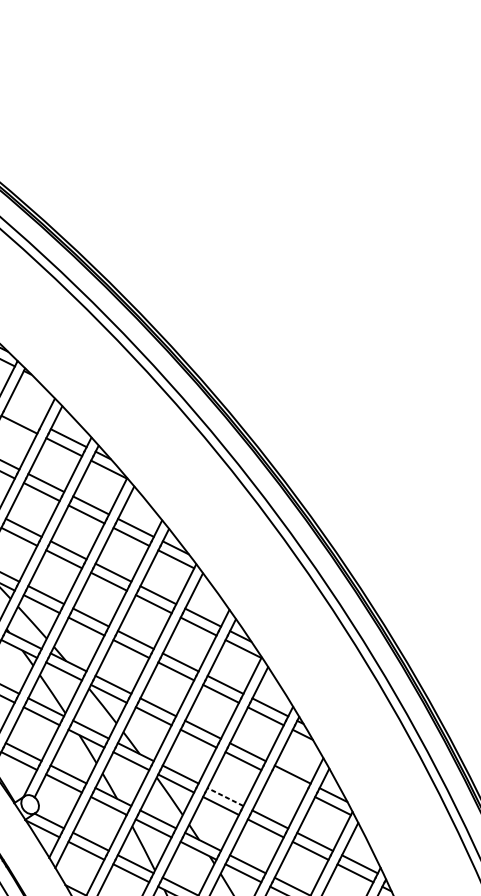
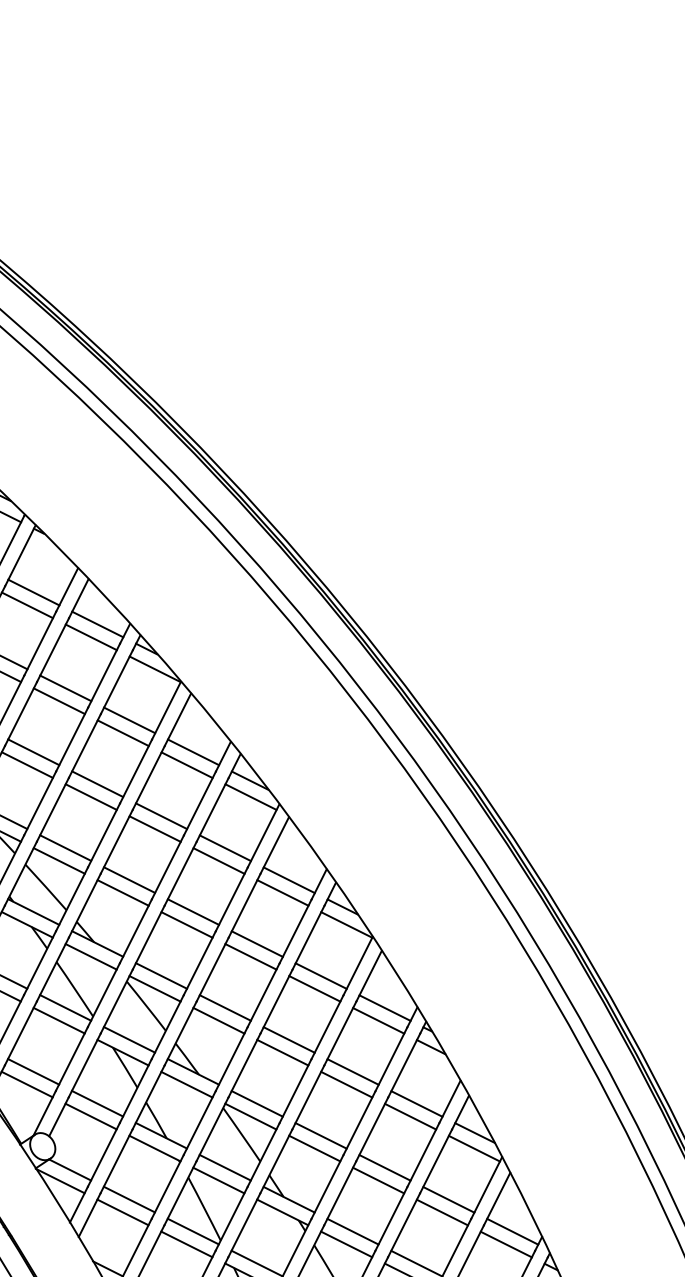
line: (23, 415) -> (33, 592), added
line: (288, 783) -> (410, 1116), added
line: (225, 796) -> (321, 1135), dashed -> solid

